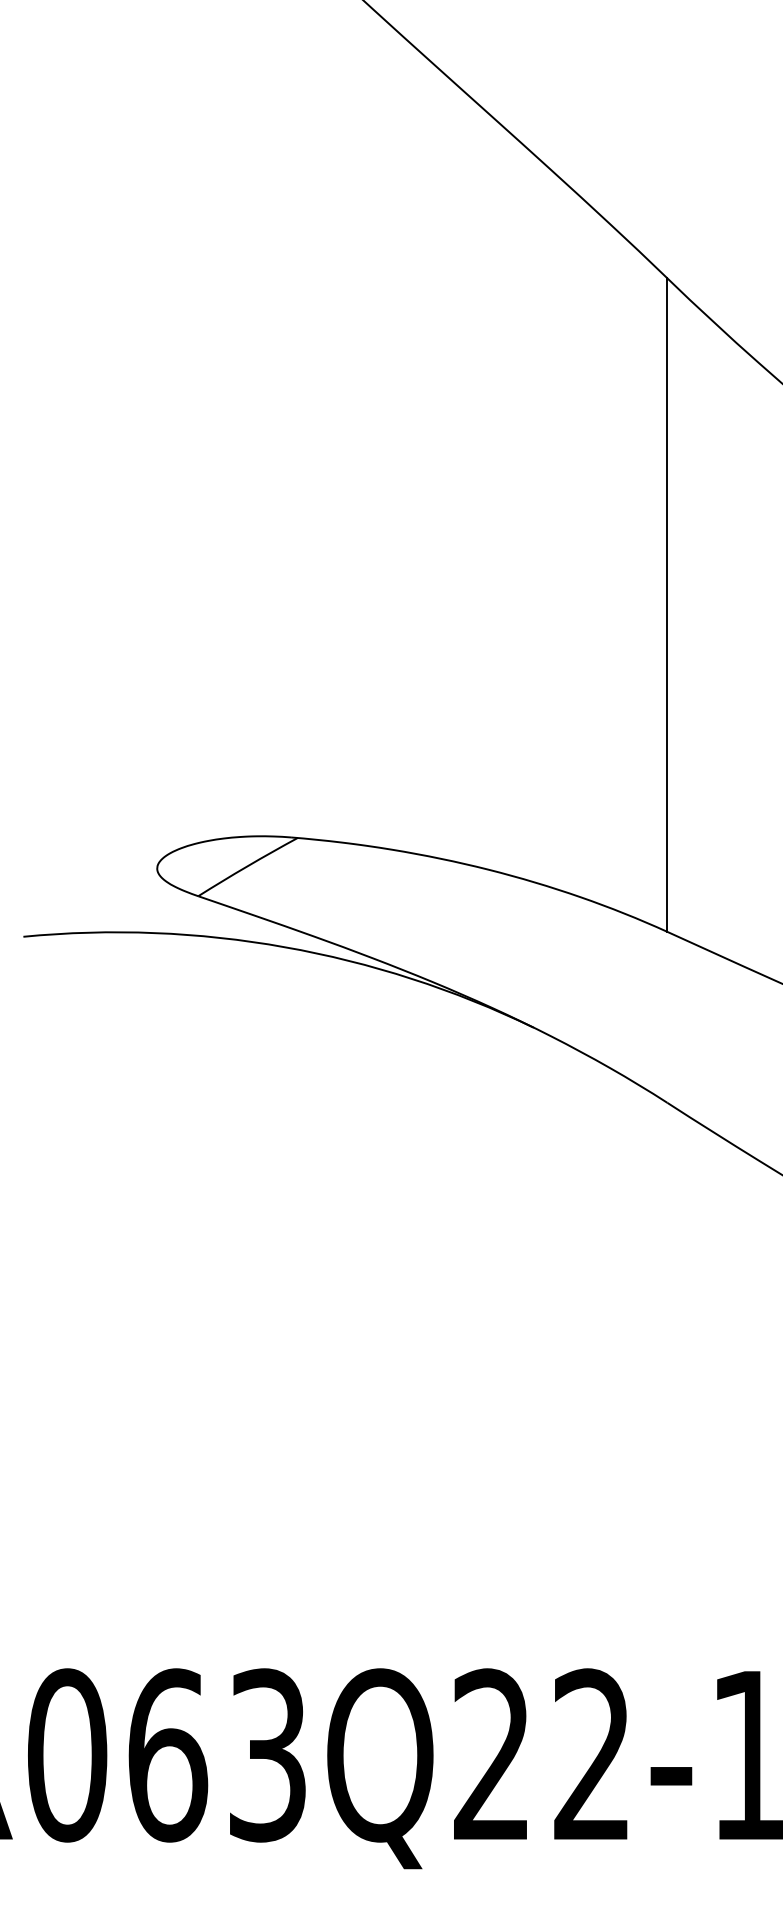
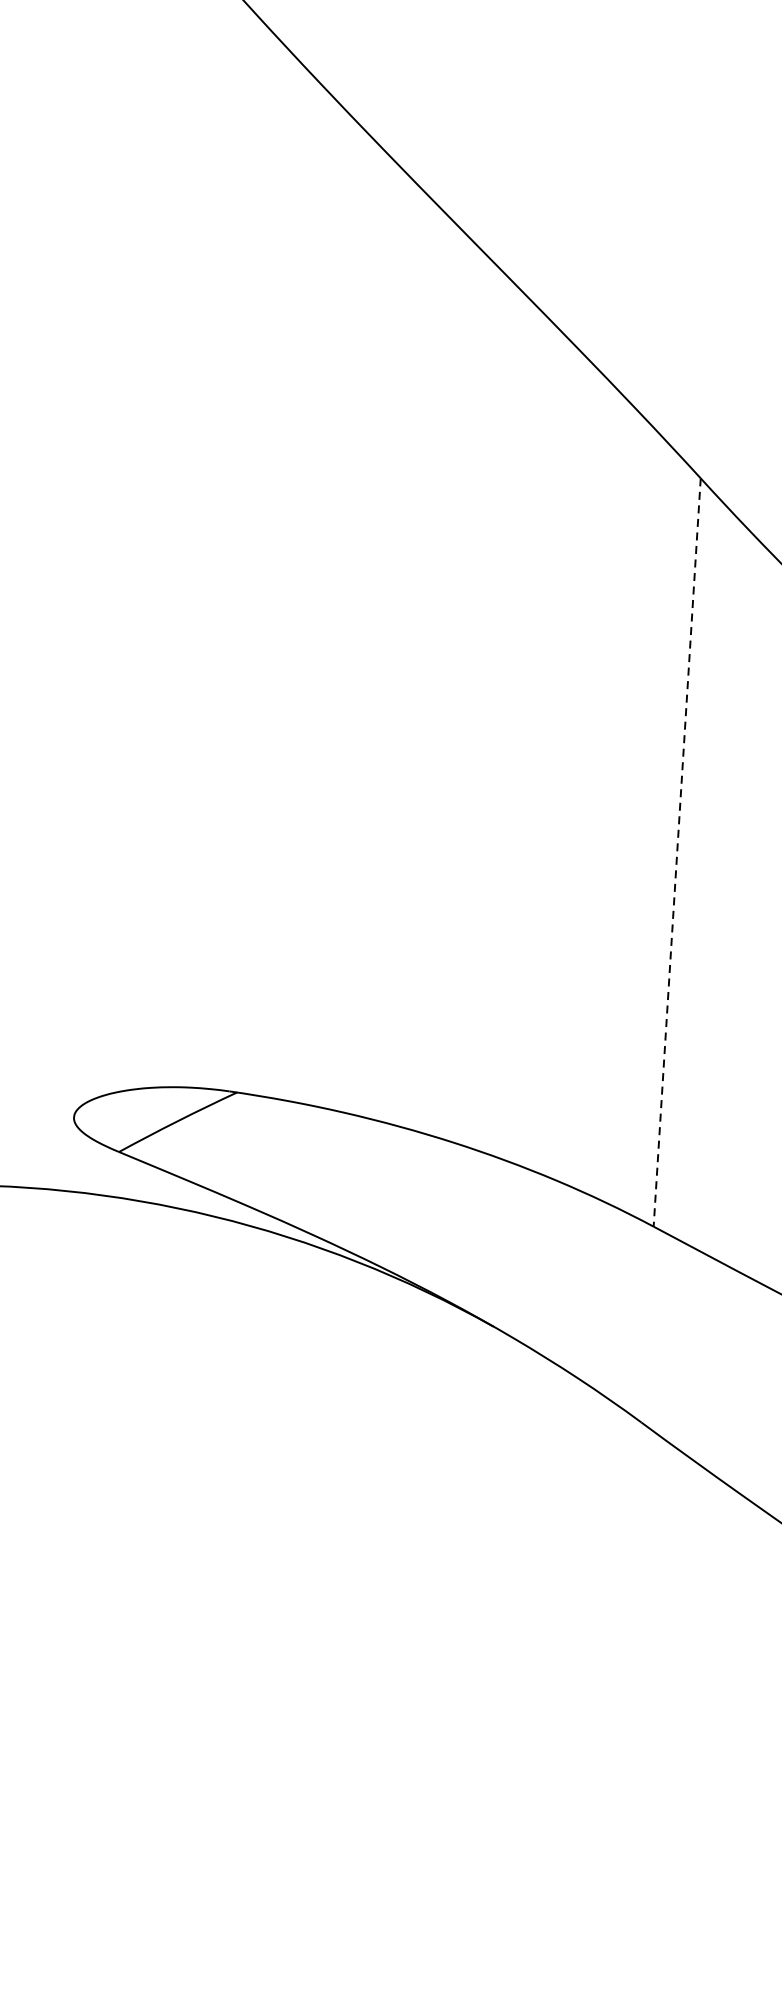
line: (667, 605) -> (677, 852), solid -> dashed

